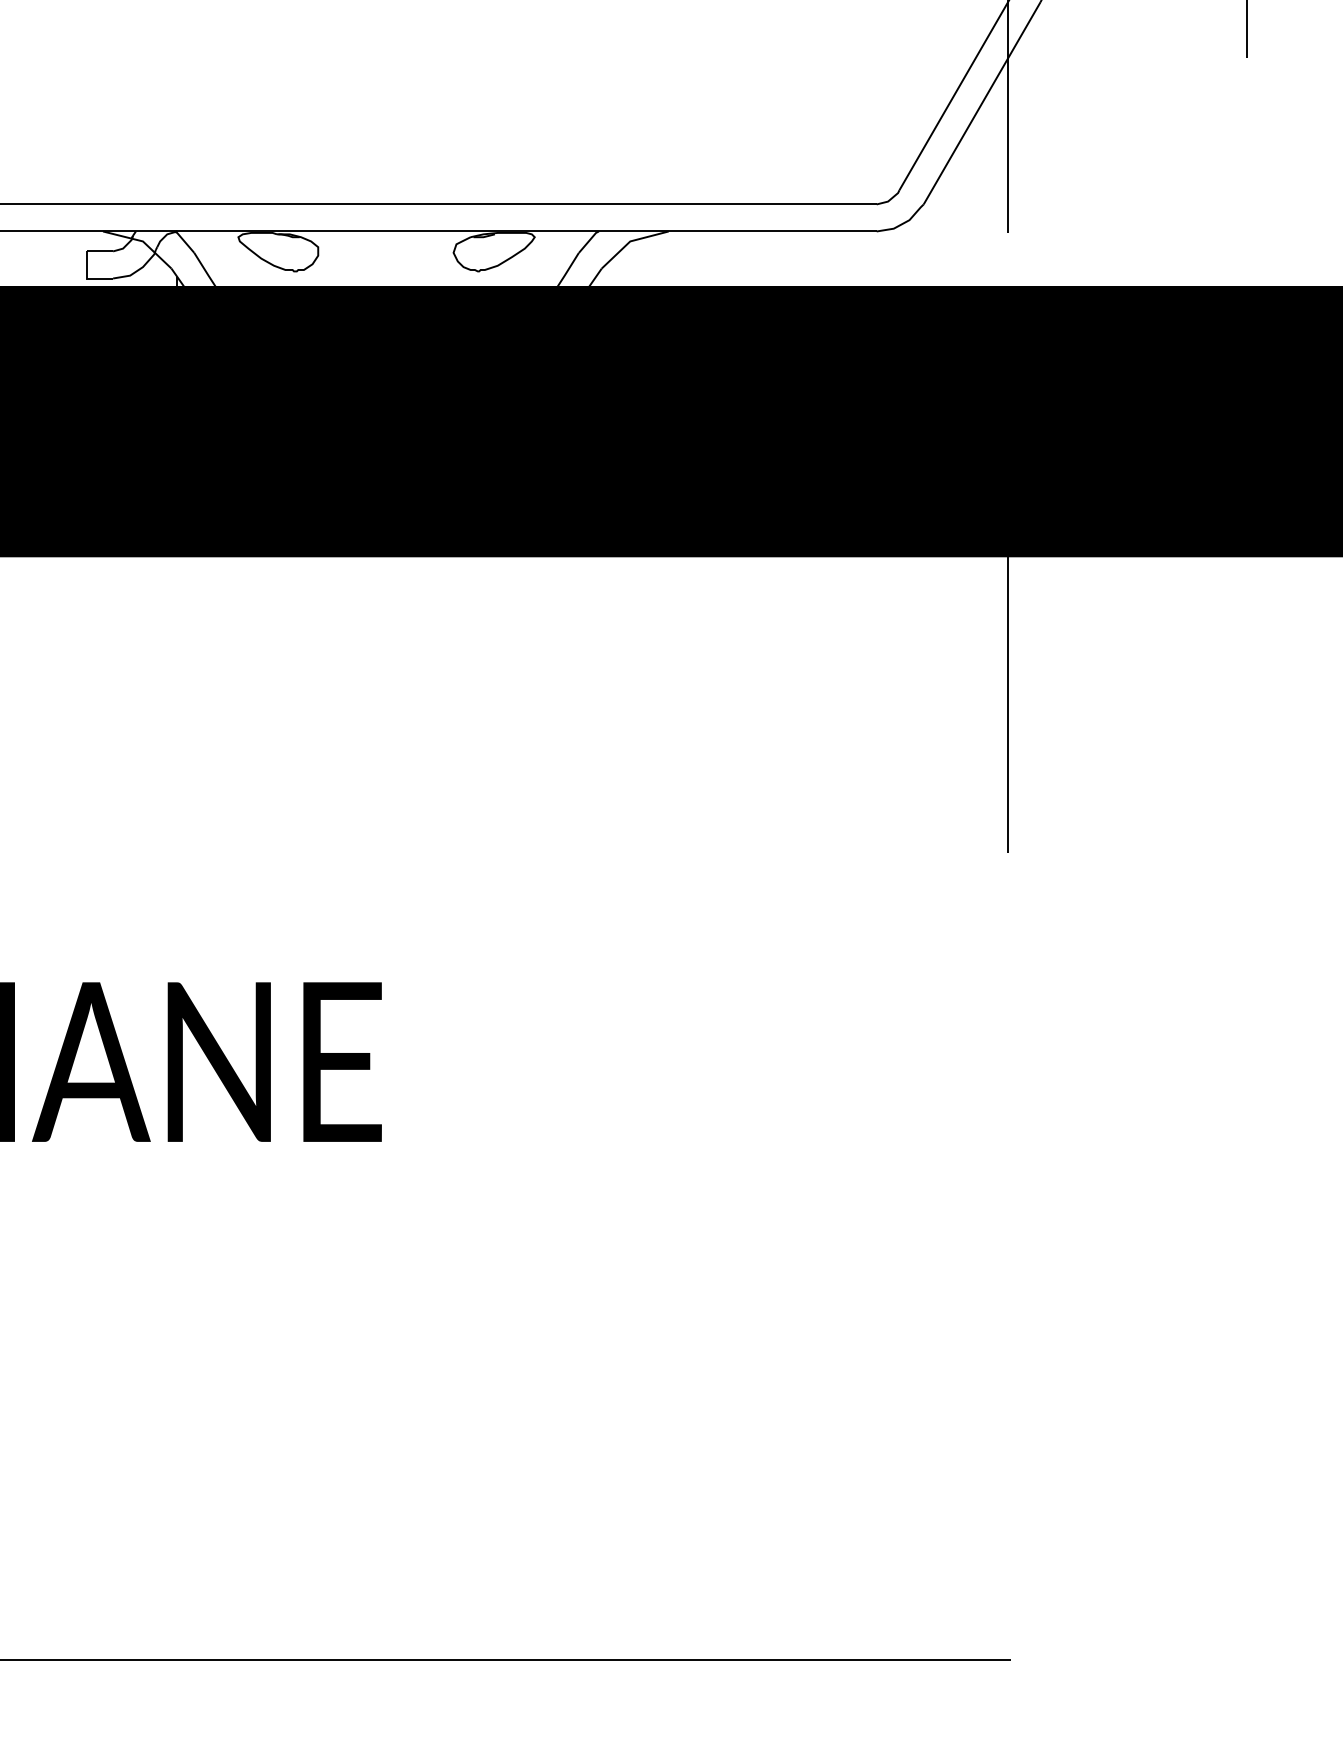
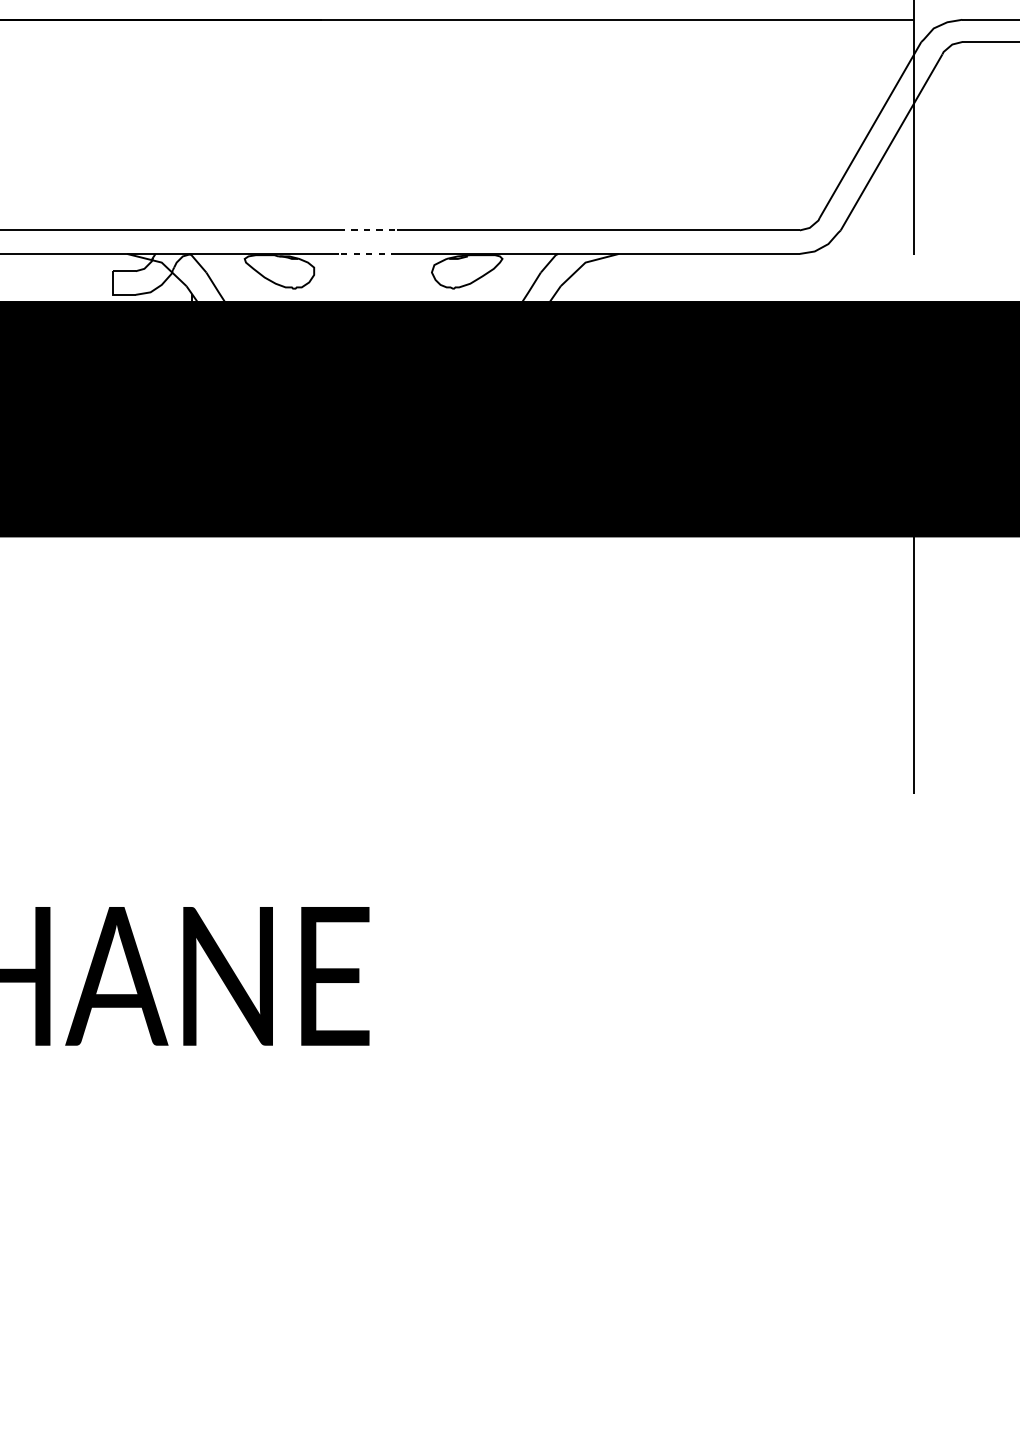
line: (380, 204) -> (368, 230), solid -> dashed
line: (379, 231) -> (367, 253), solid -> dashed

